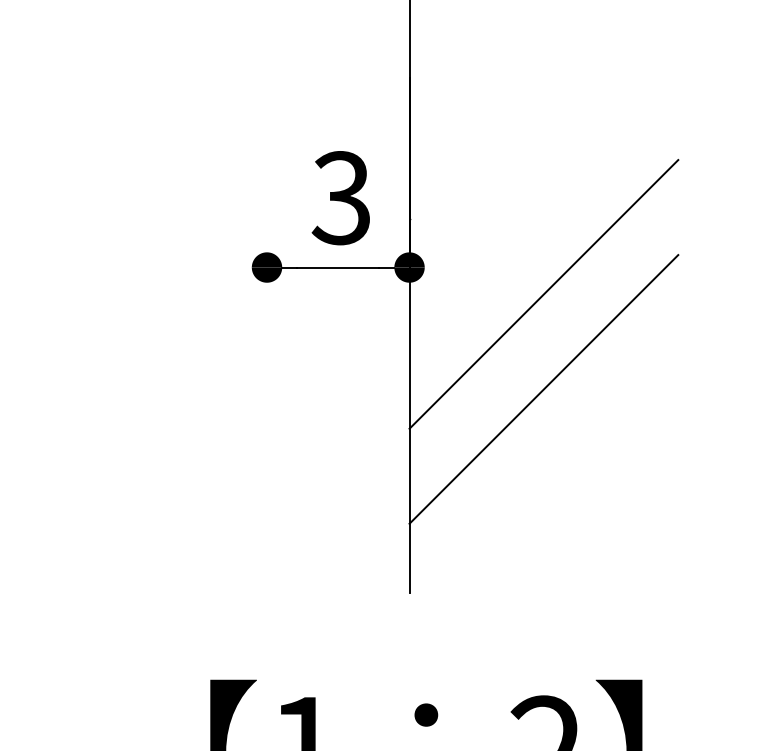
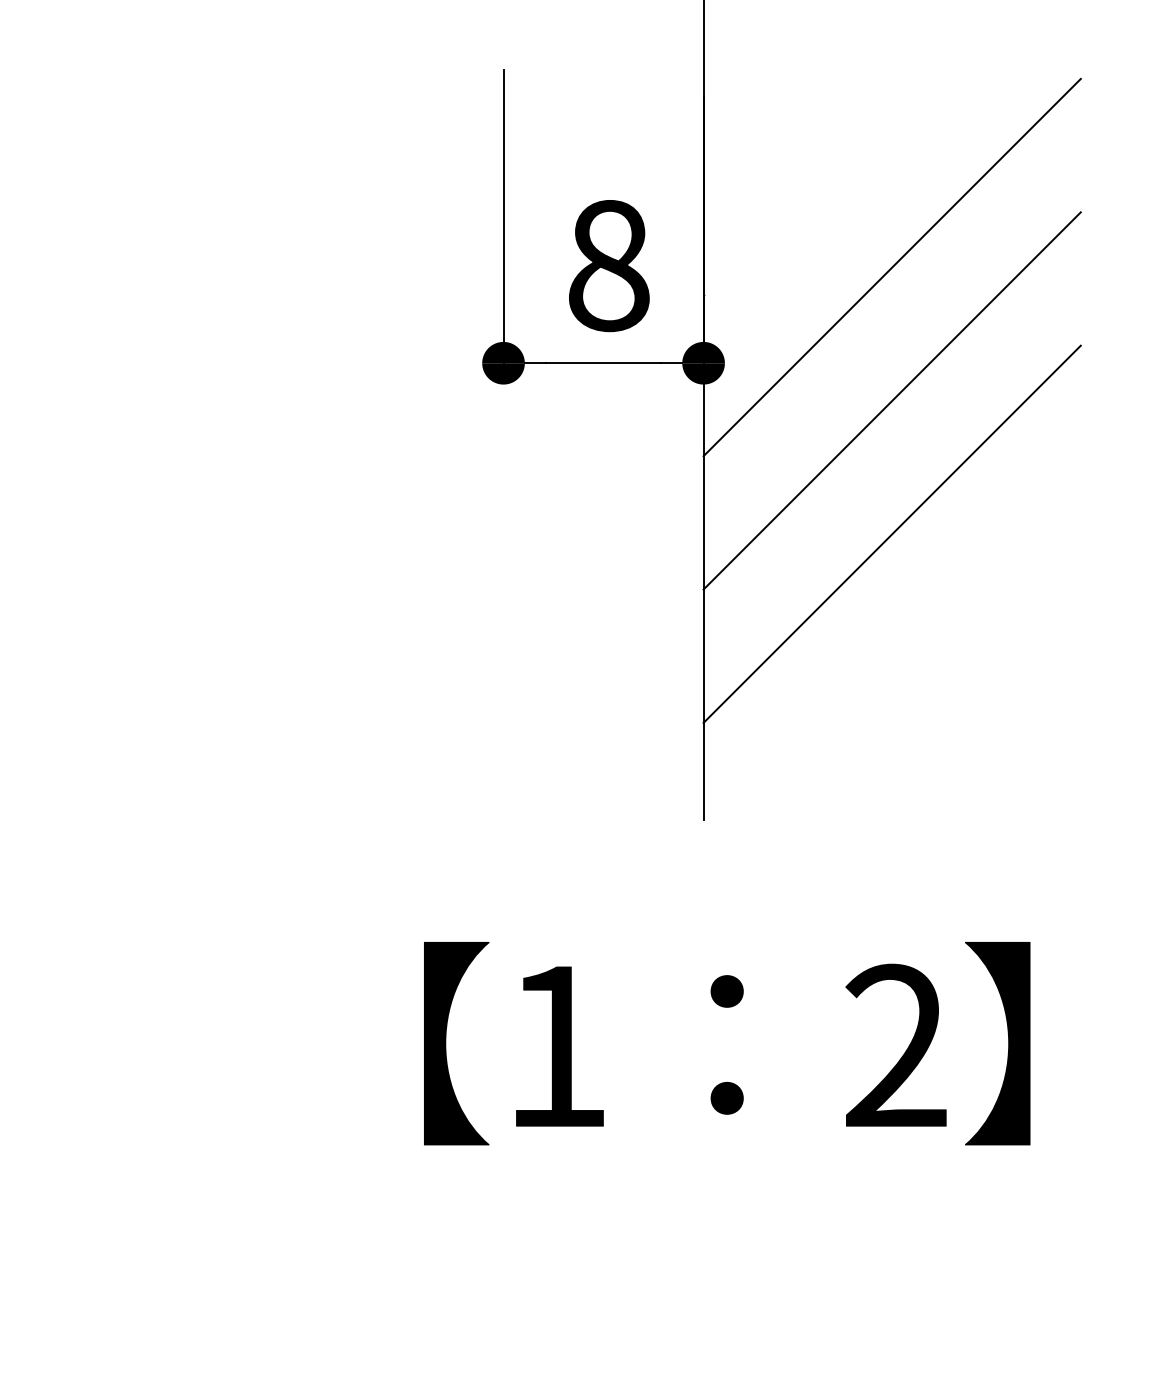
line: (266, 163) -> (503, 216), added
text: (341, 197) -> (607, 265), 3 -> 8
line: (543, 199) -> (891, 267), added

